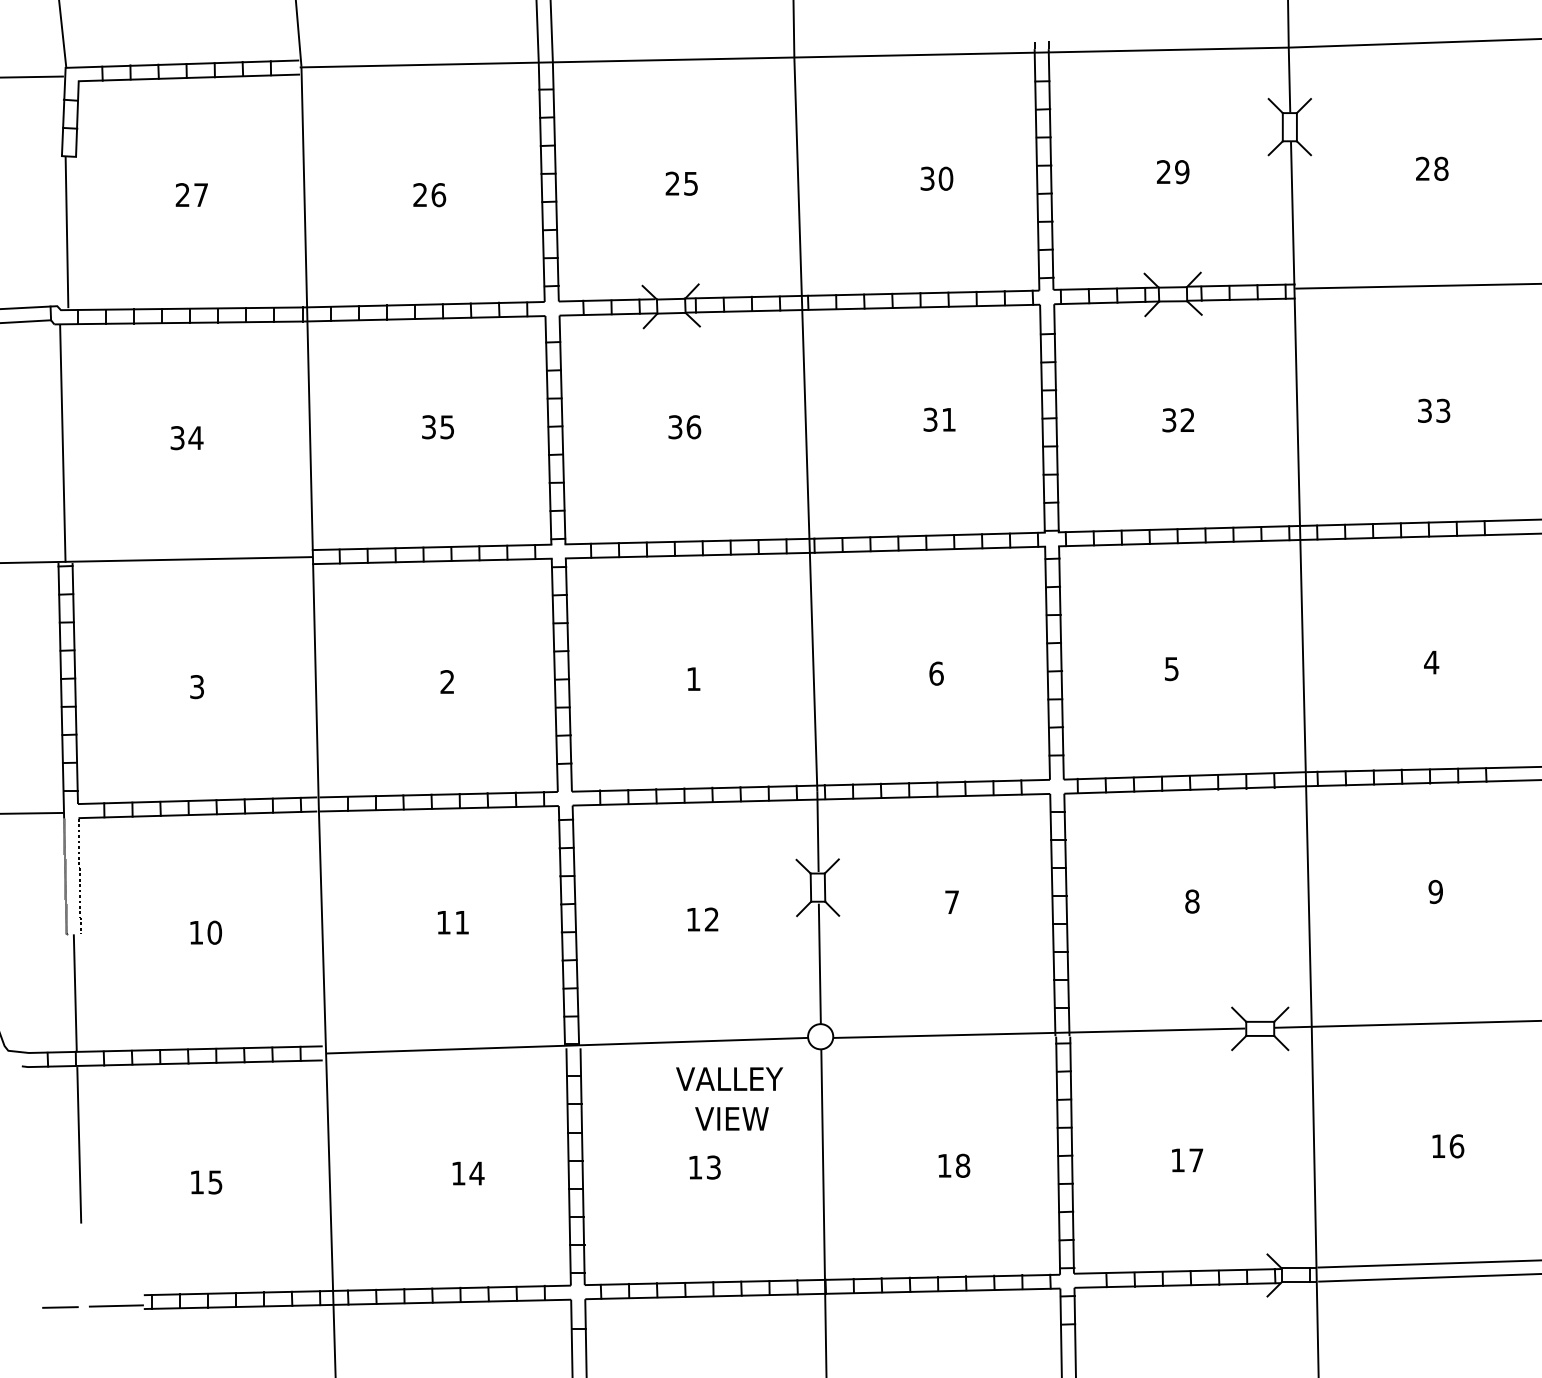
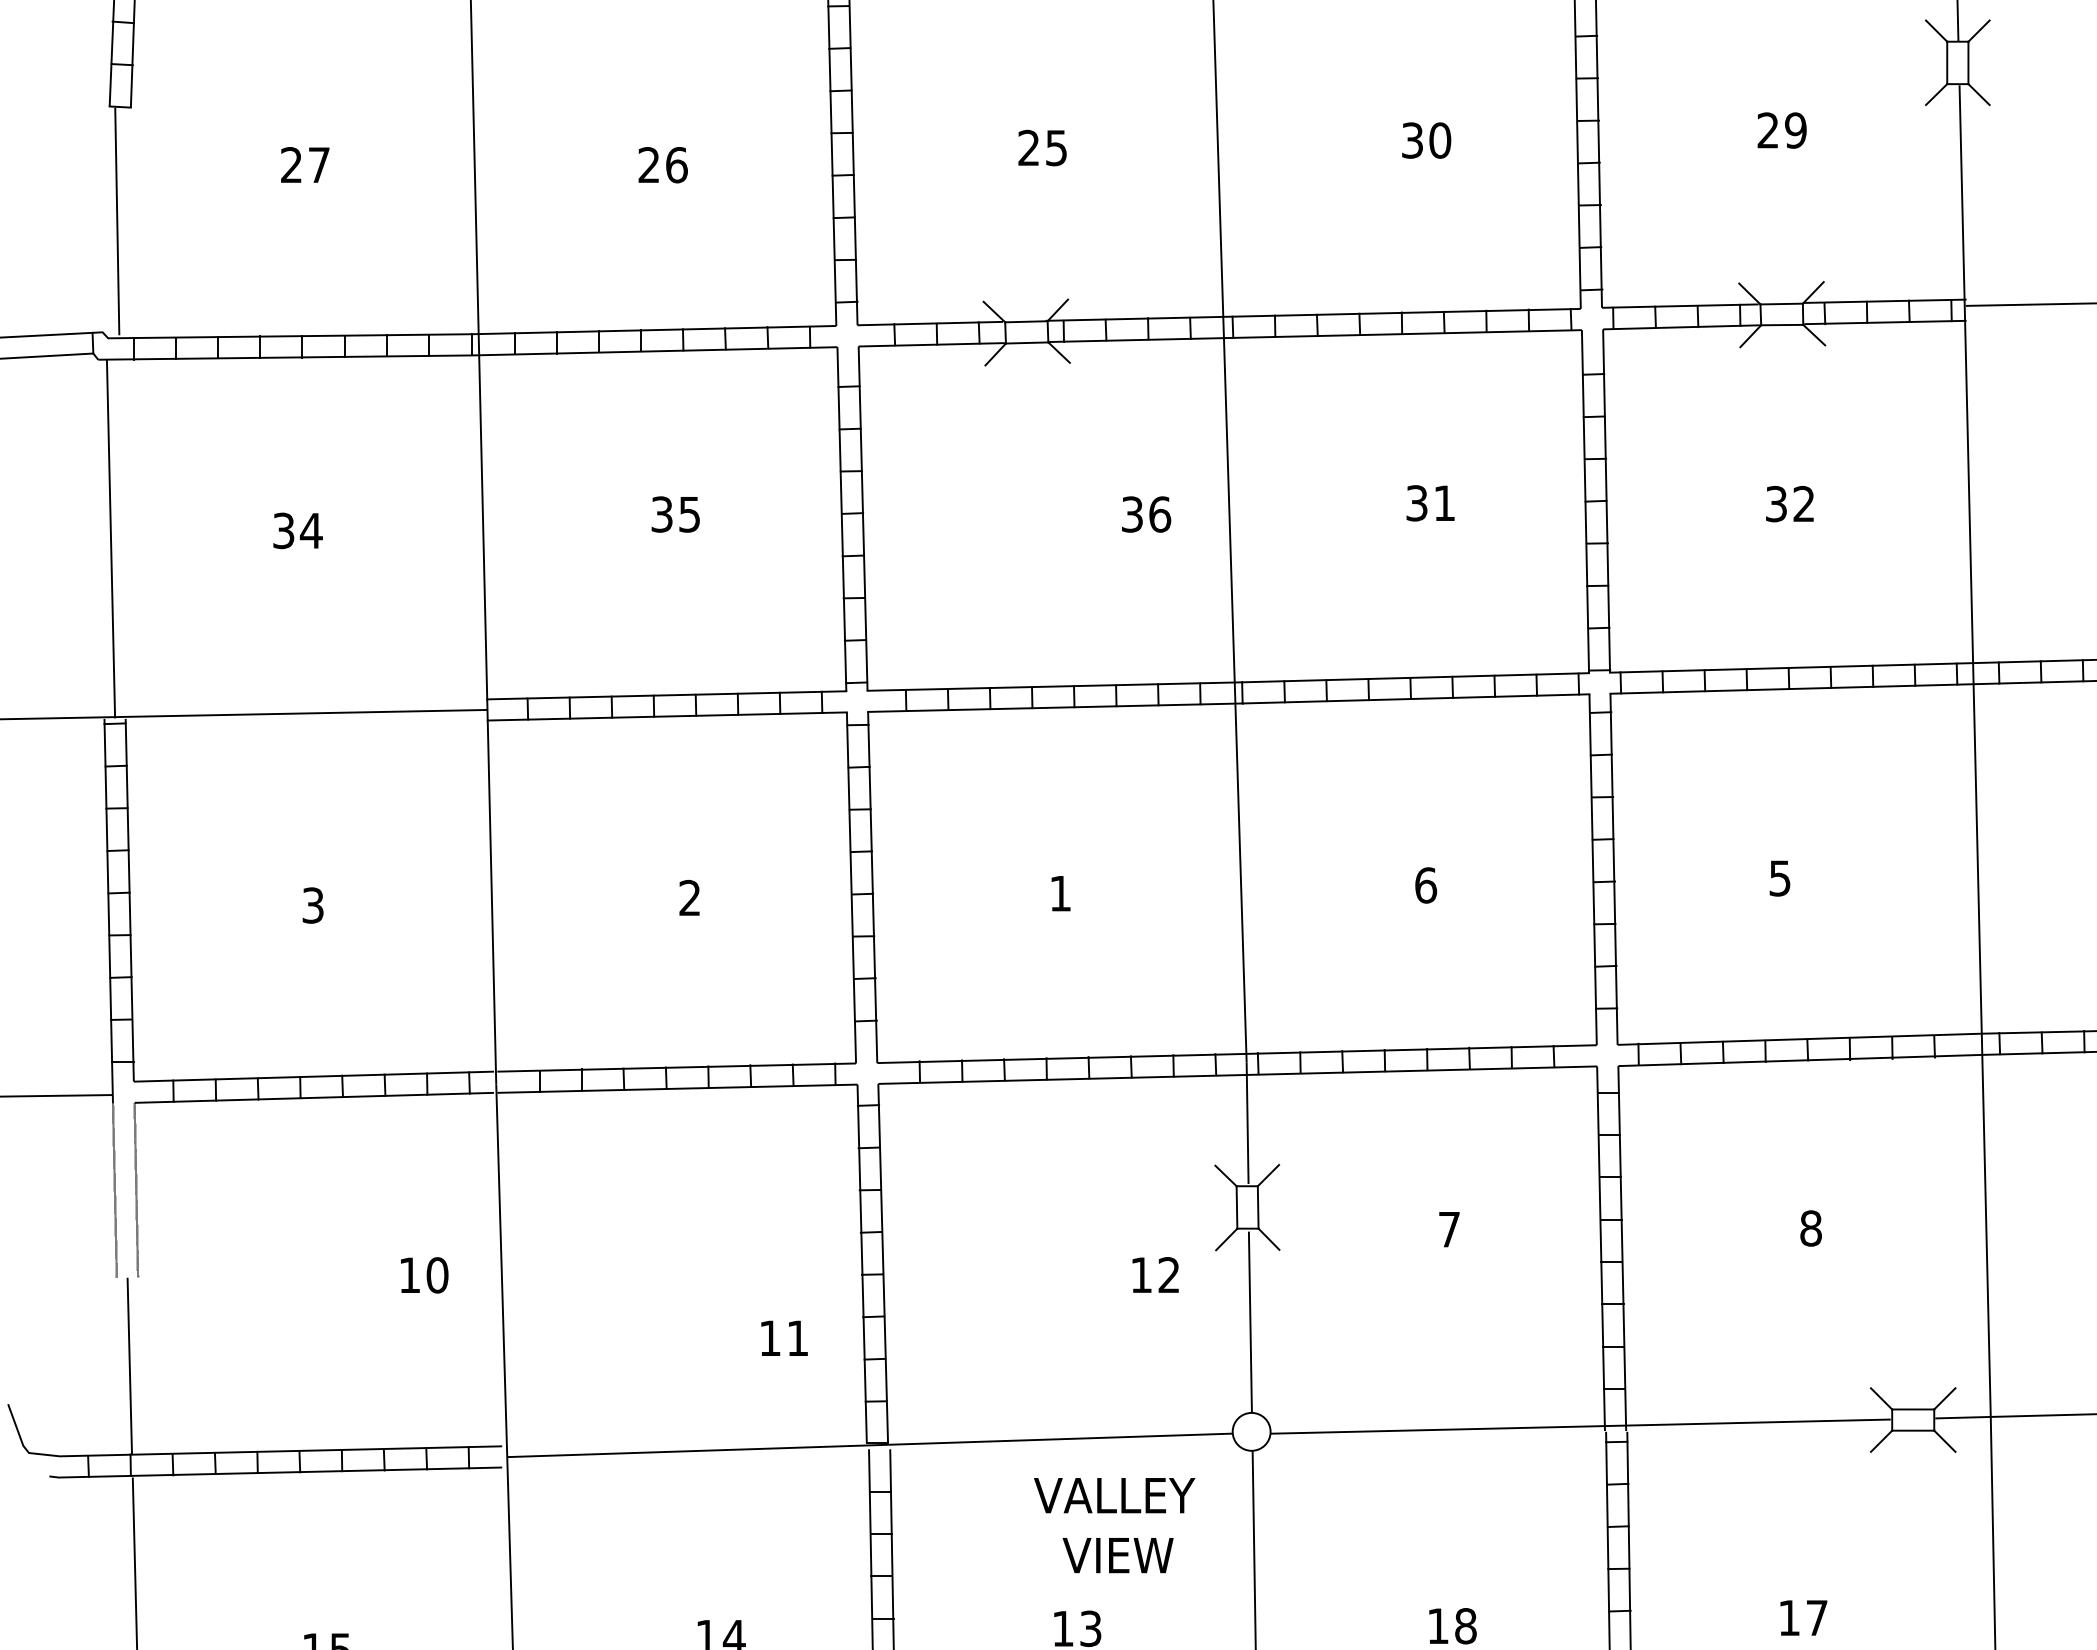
text: (684, 427) -> (1146, 514), moved
text: (702, 919) -> (1155, 1274), moved
text: (453, 922) -> (784, 1338), moved
text: (205, 932) -> (423, 1274), moved

